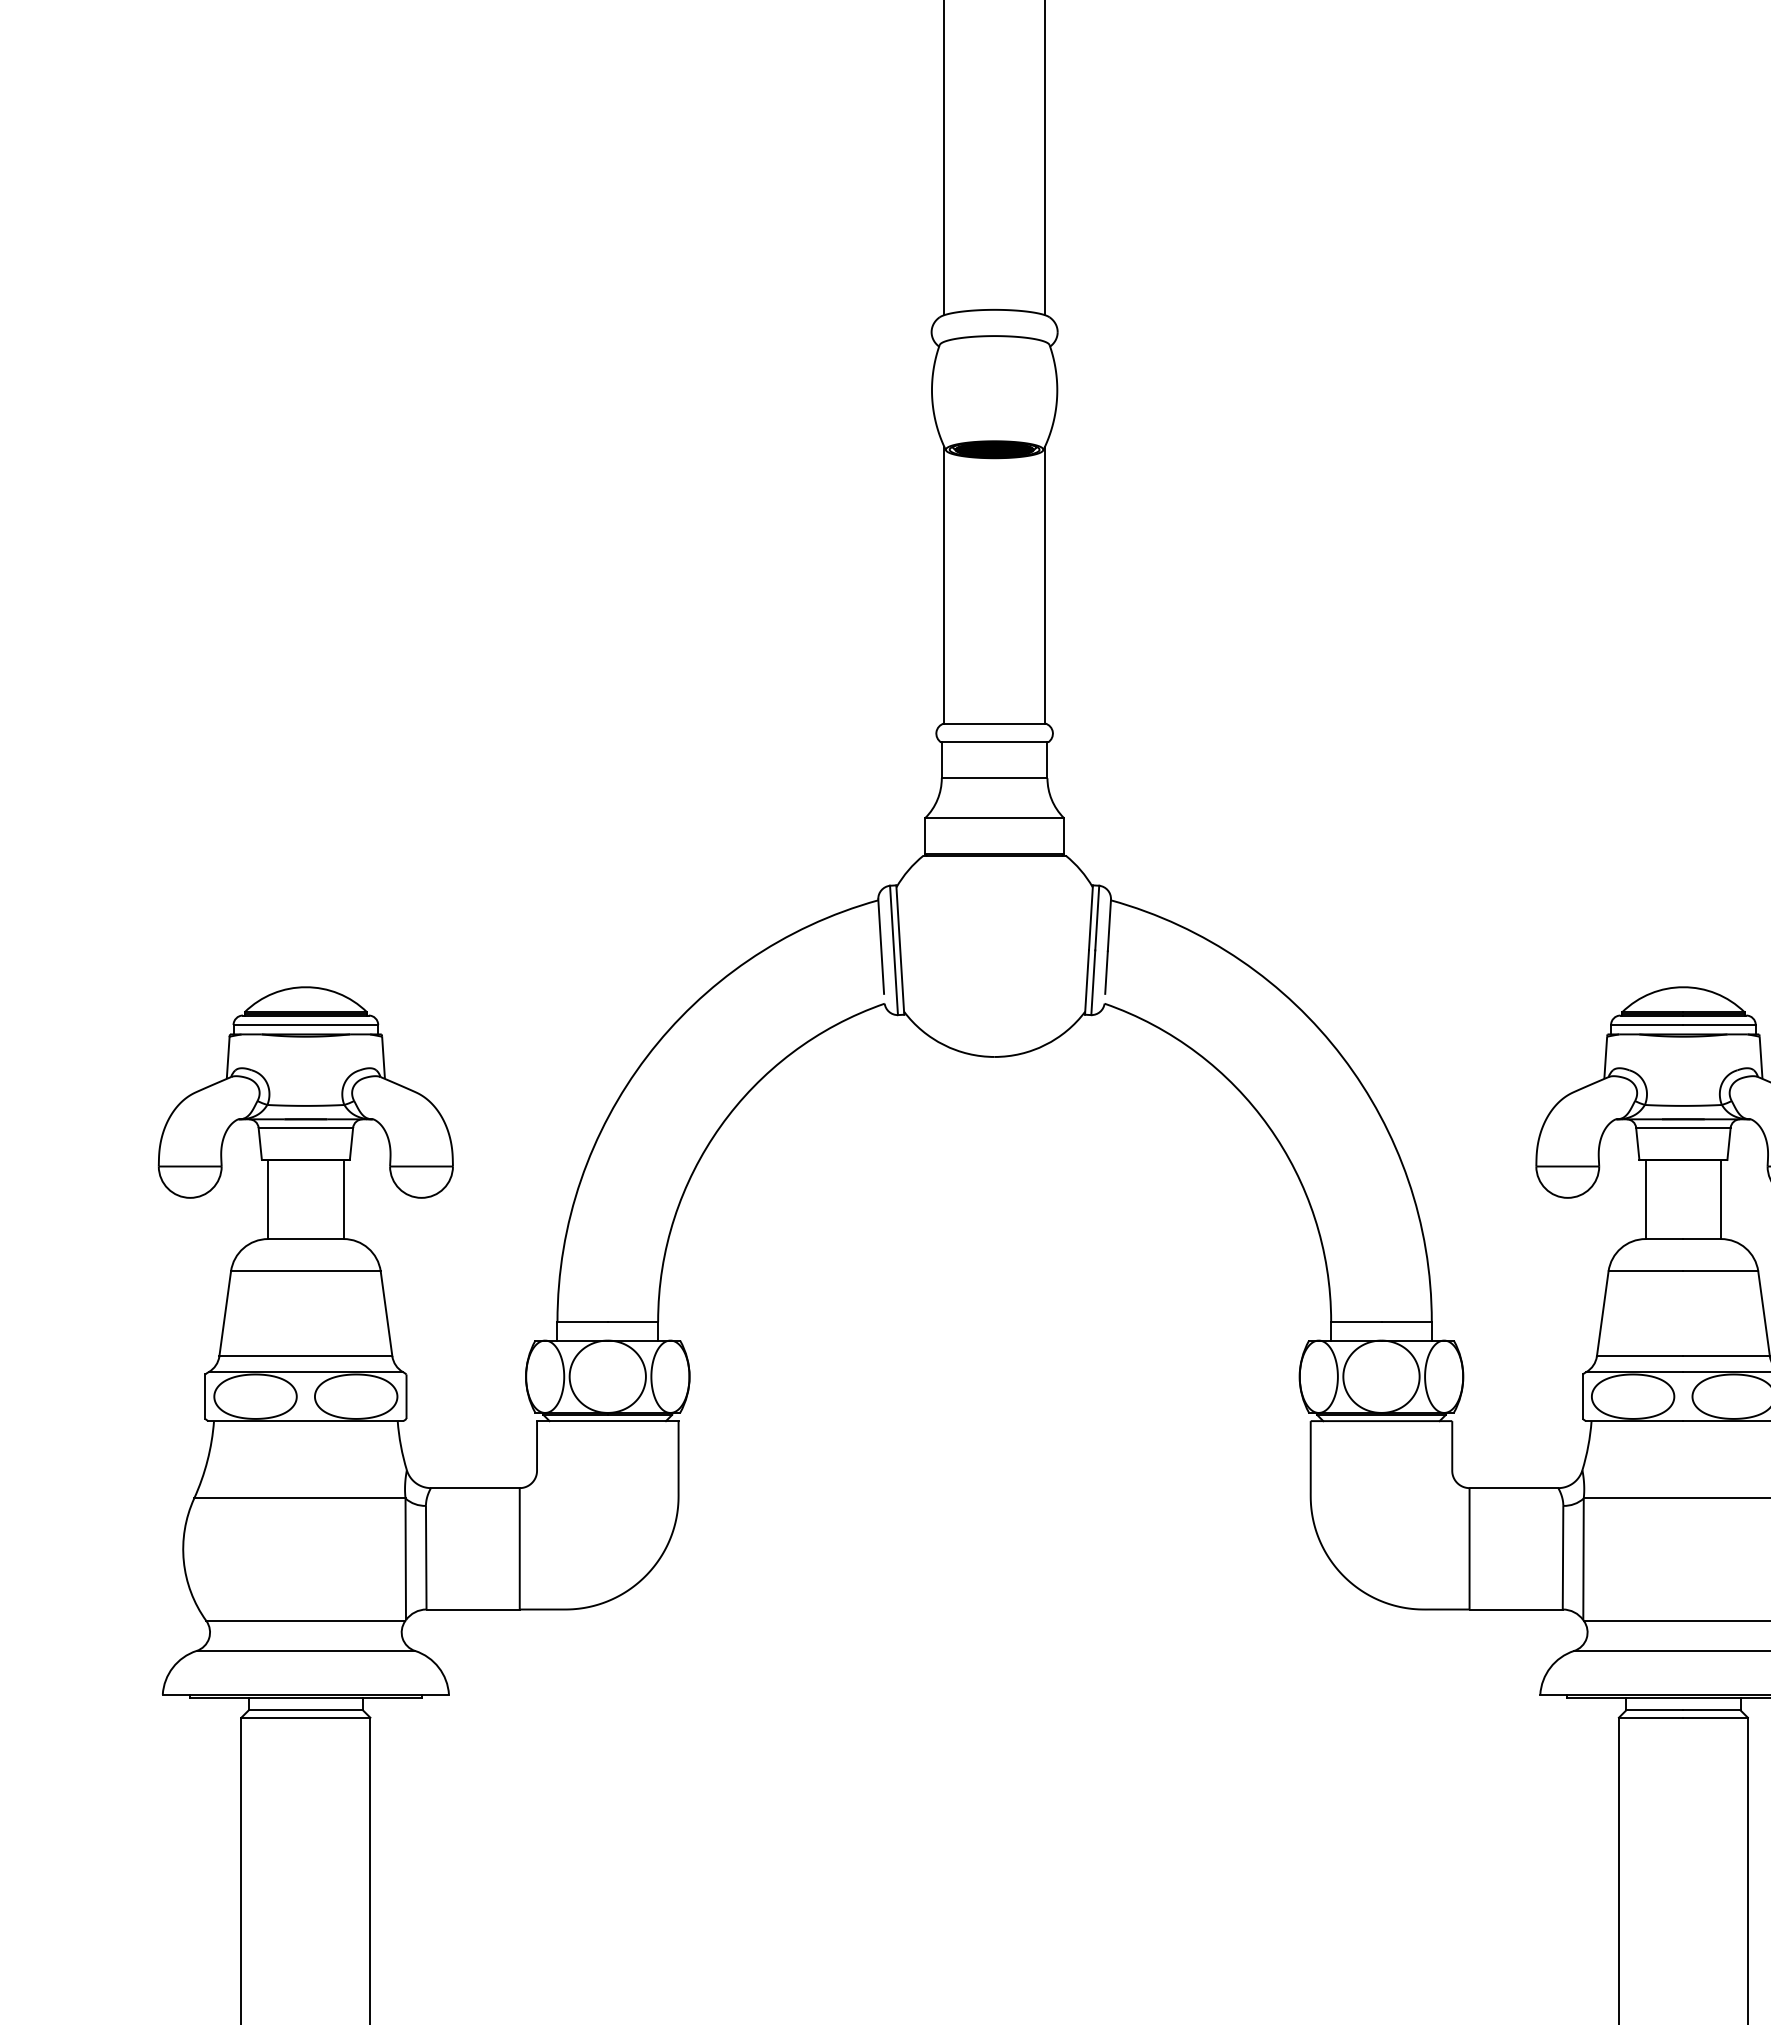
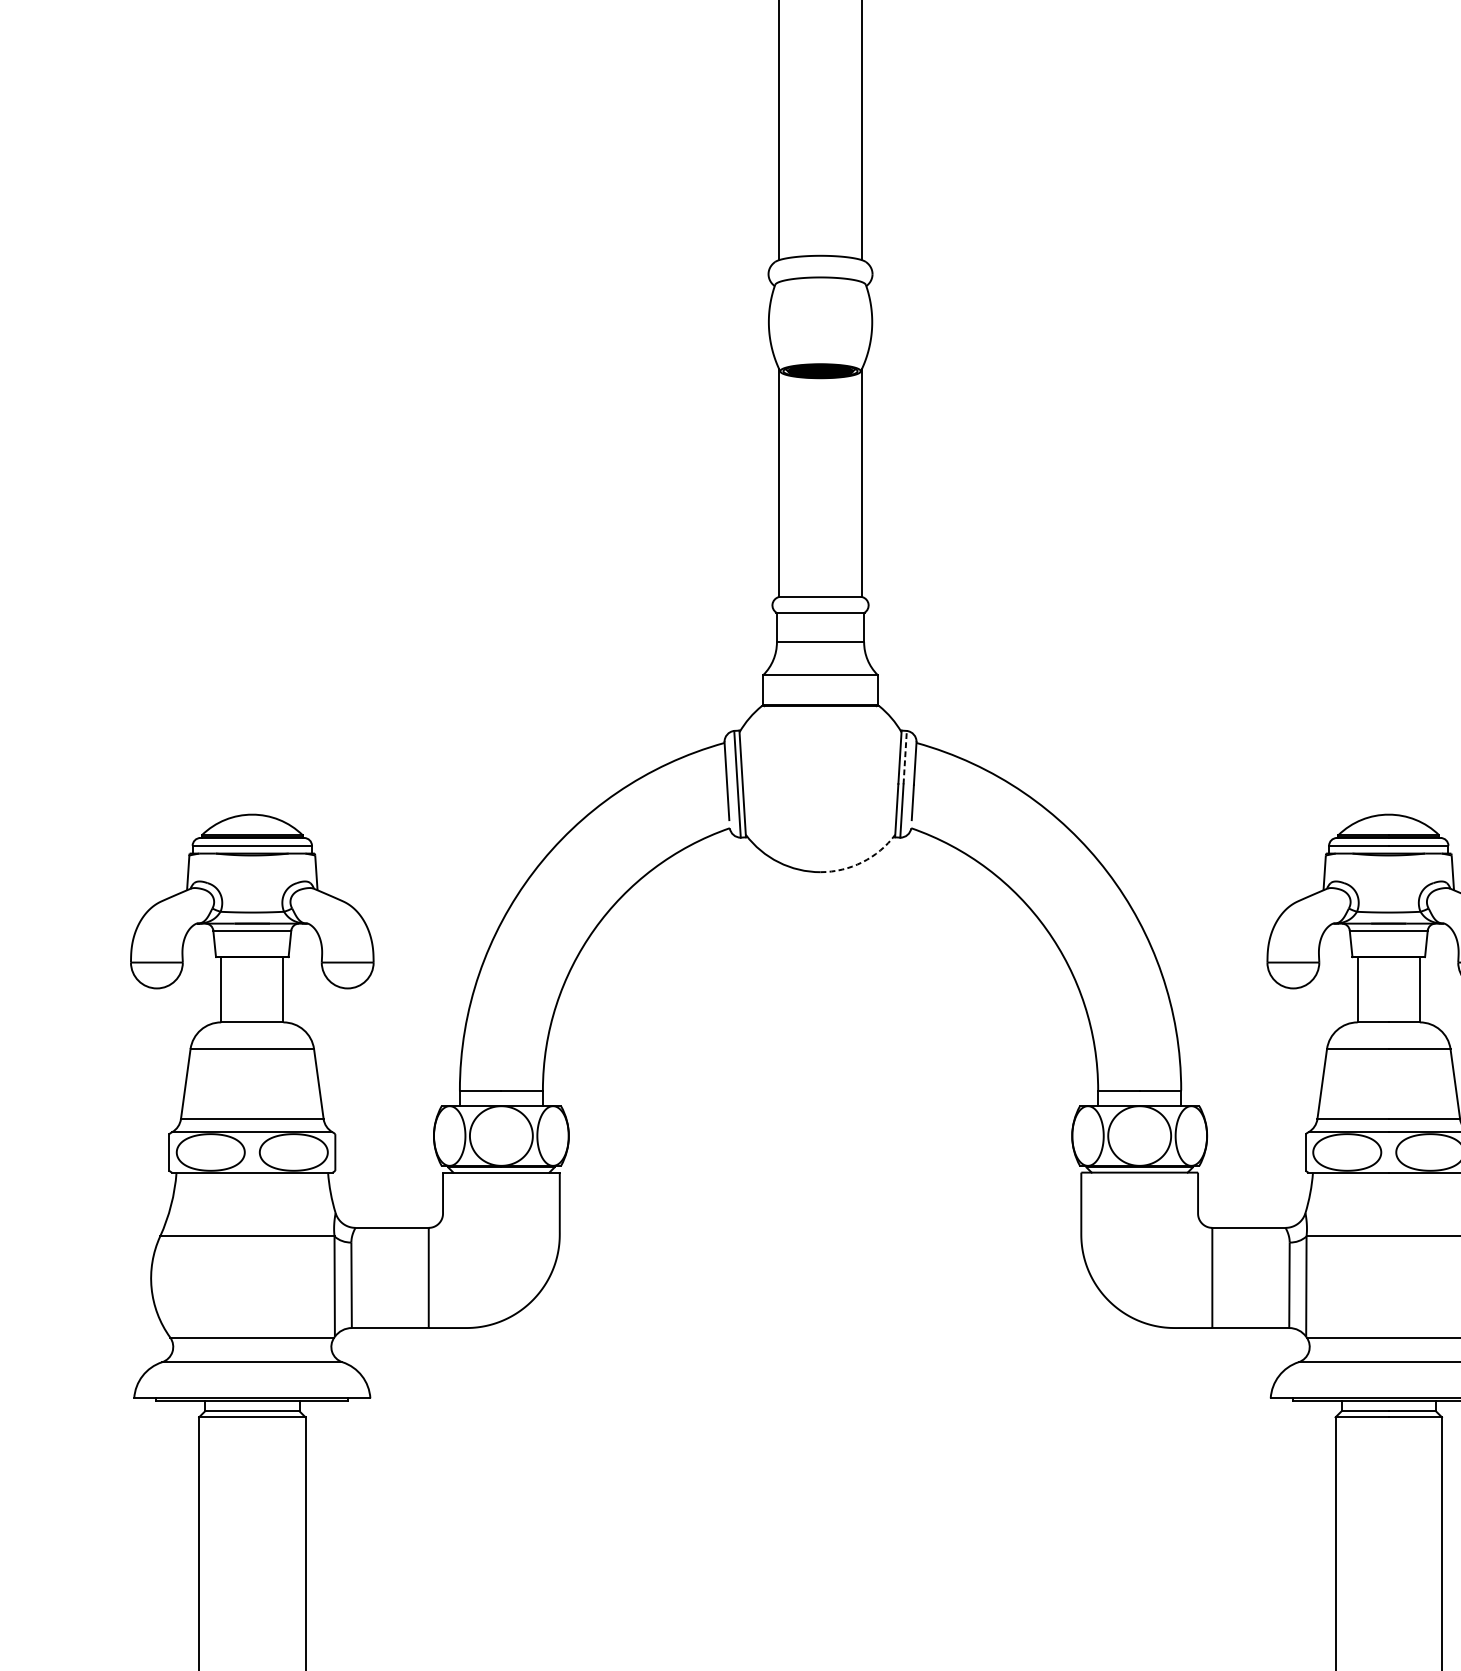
line: (1097, 917) -> (905, 757), solid -> dashed
arc: (1045, 1045) -> (862, 862), solid -> dashed

